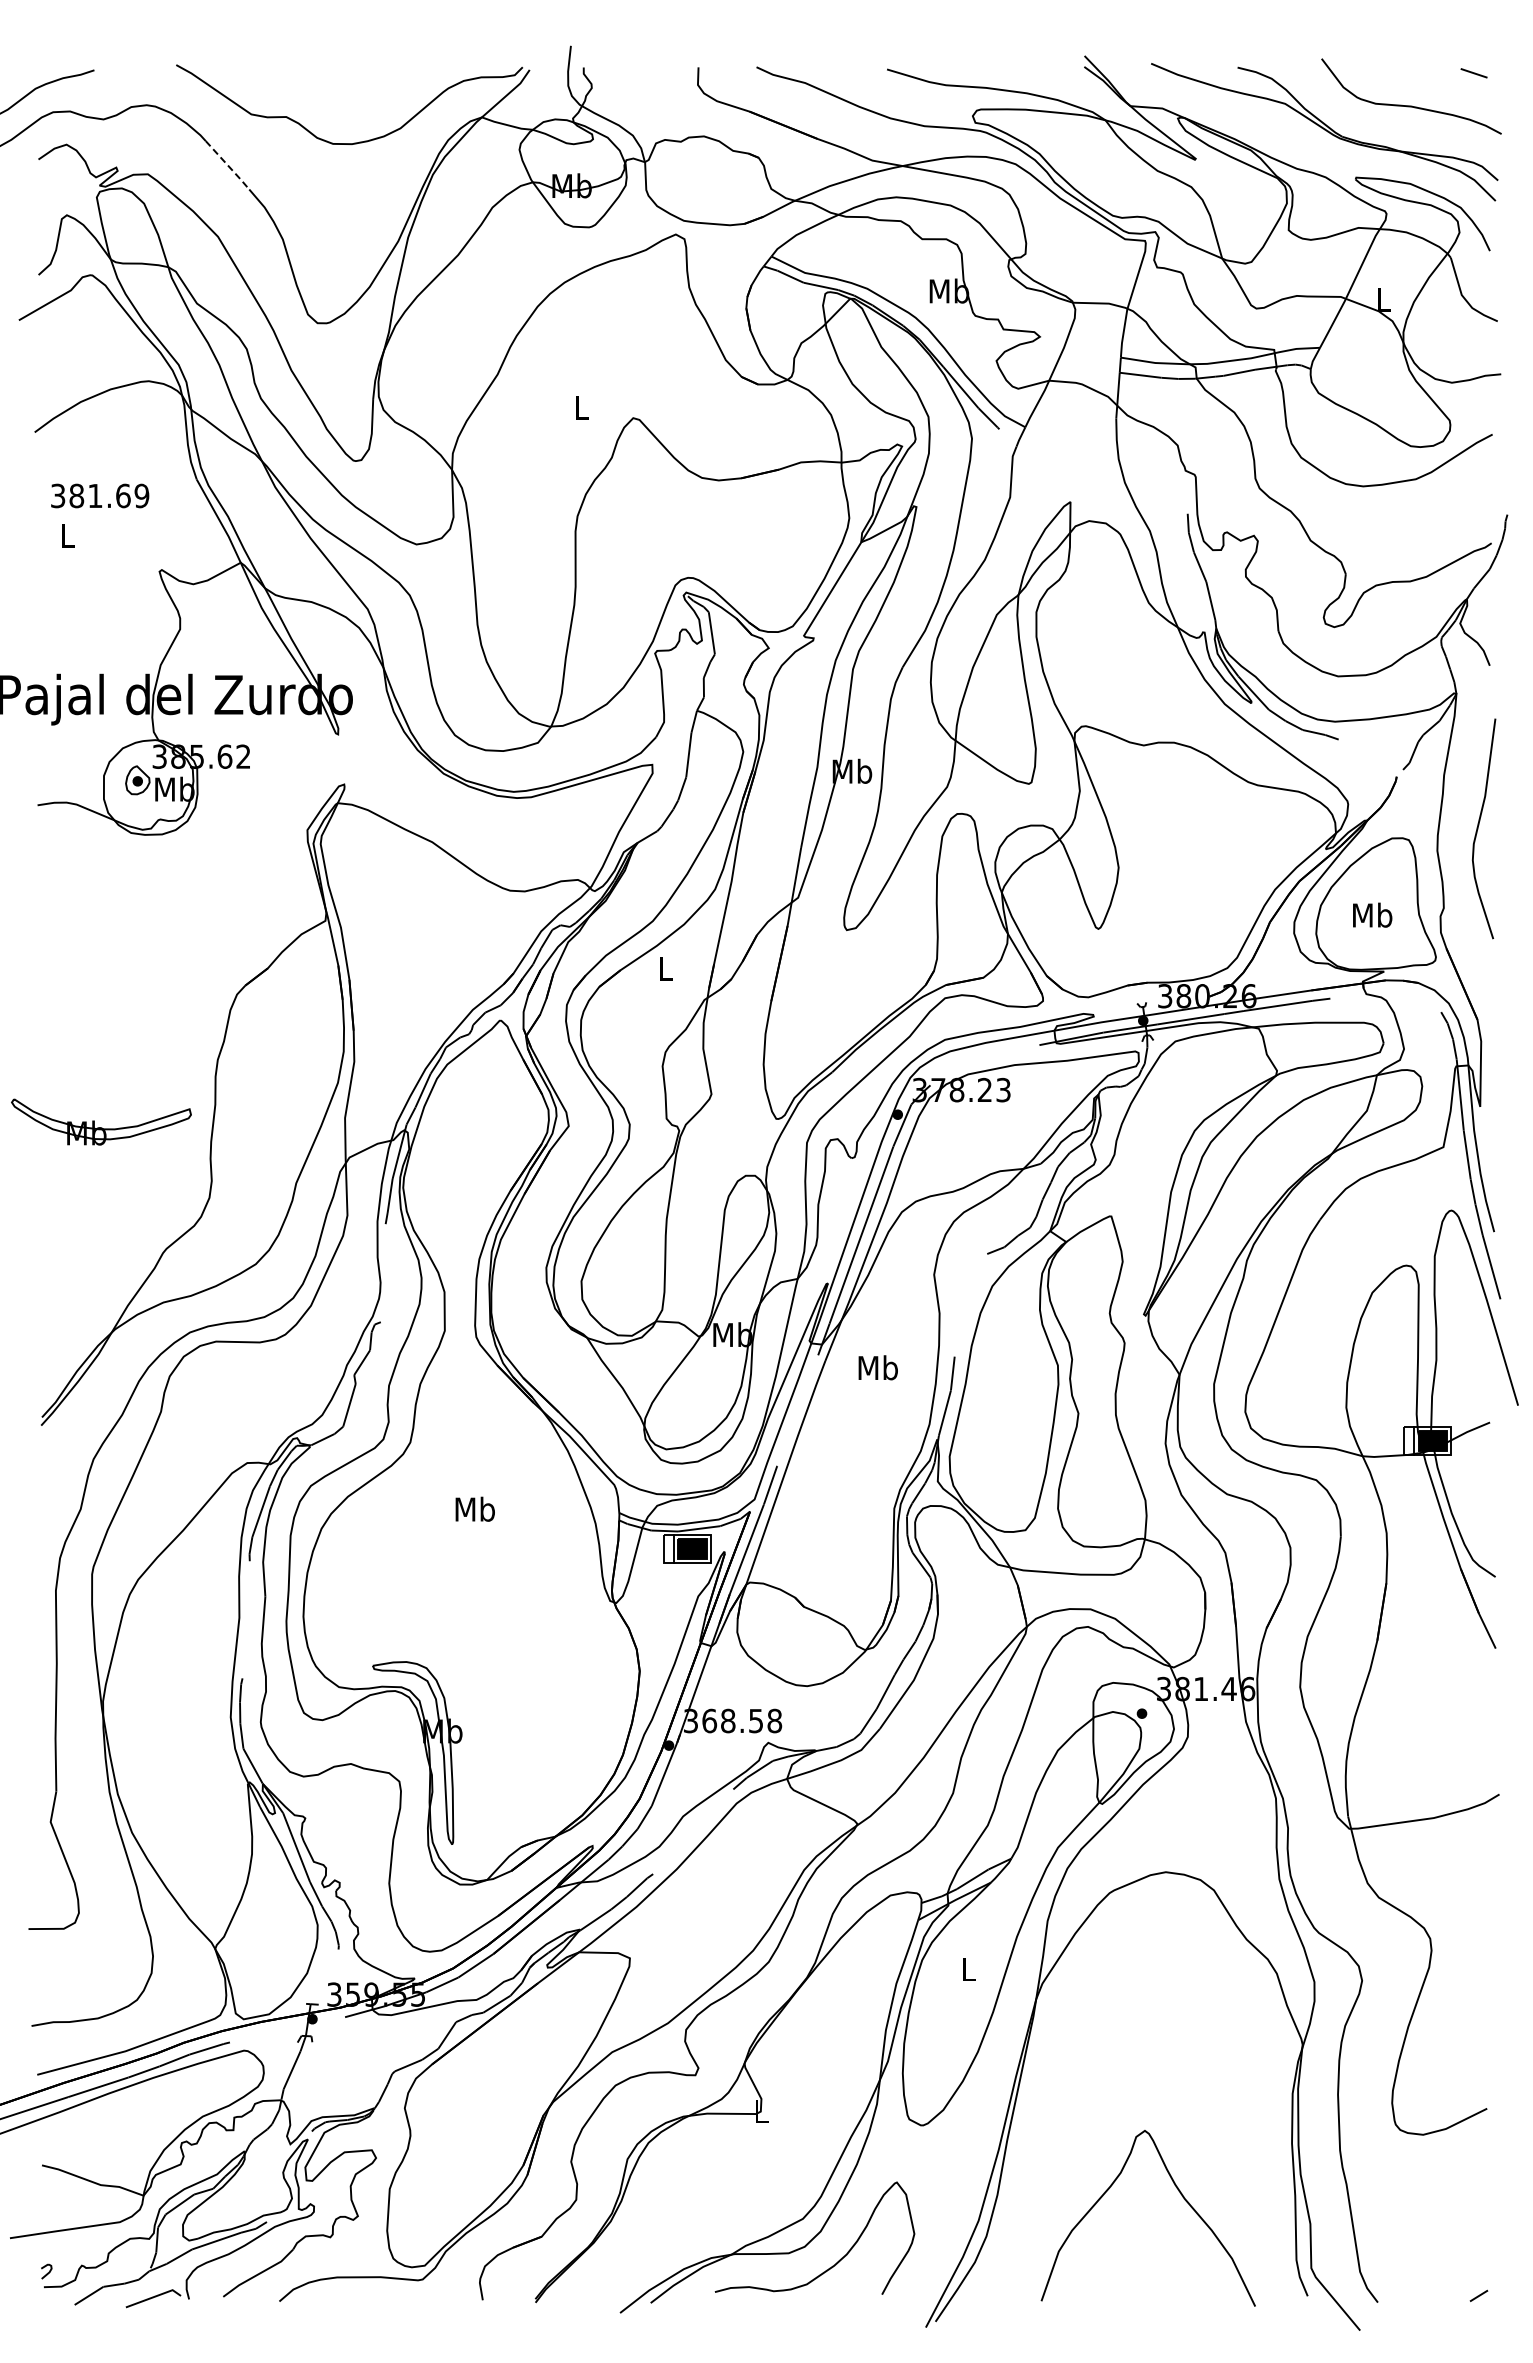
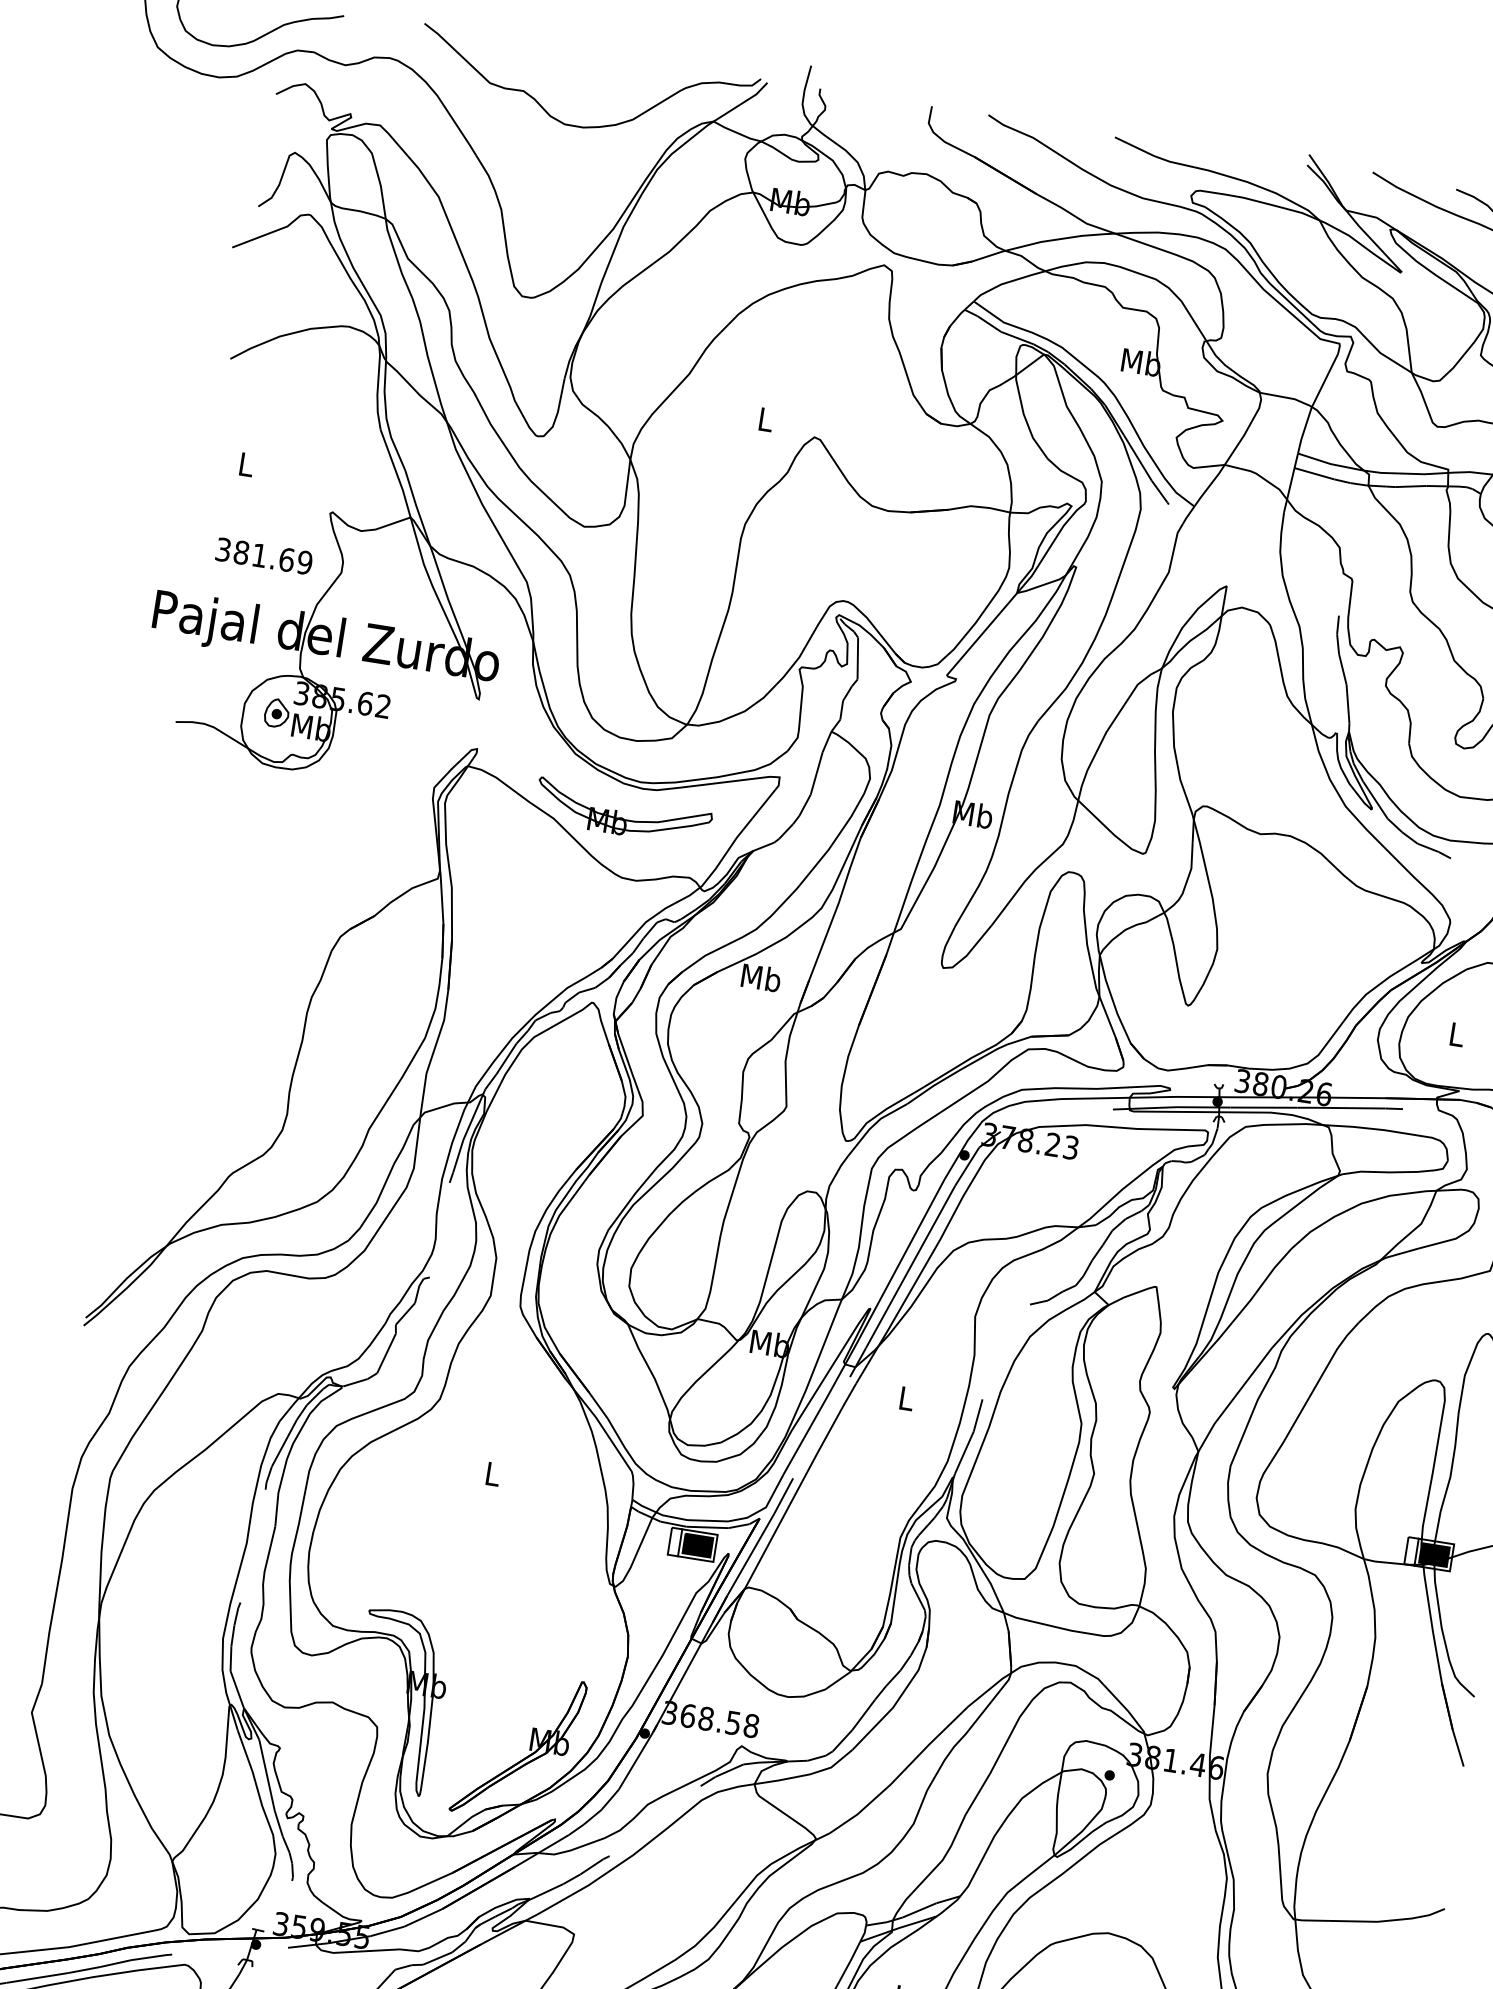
line: (228, 166) -> (459, 130), dashed -> solid
text: (100, 495) -> (264, 555), moved
text: (1372, 914) -> (1456, 1033), Mb -> L
text: (665, 968) -> (761, 977), L -> Mb
part: (101, 1121) -> (623, 812), moved
text: (877, 1367) -> (905, 1398), Mb -> L
text: (474, 1508) -> (492, 1473), Mb -> L
part: (555, 1778) -> (529, 1748), added

